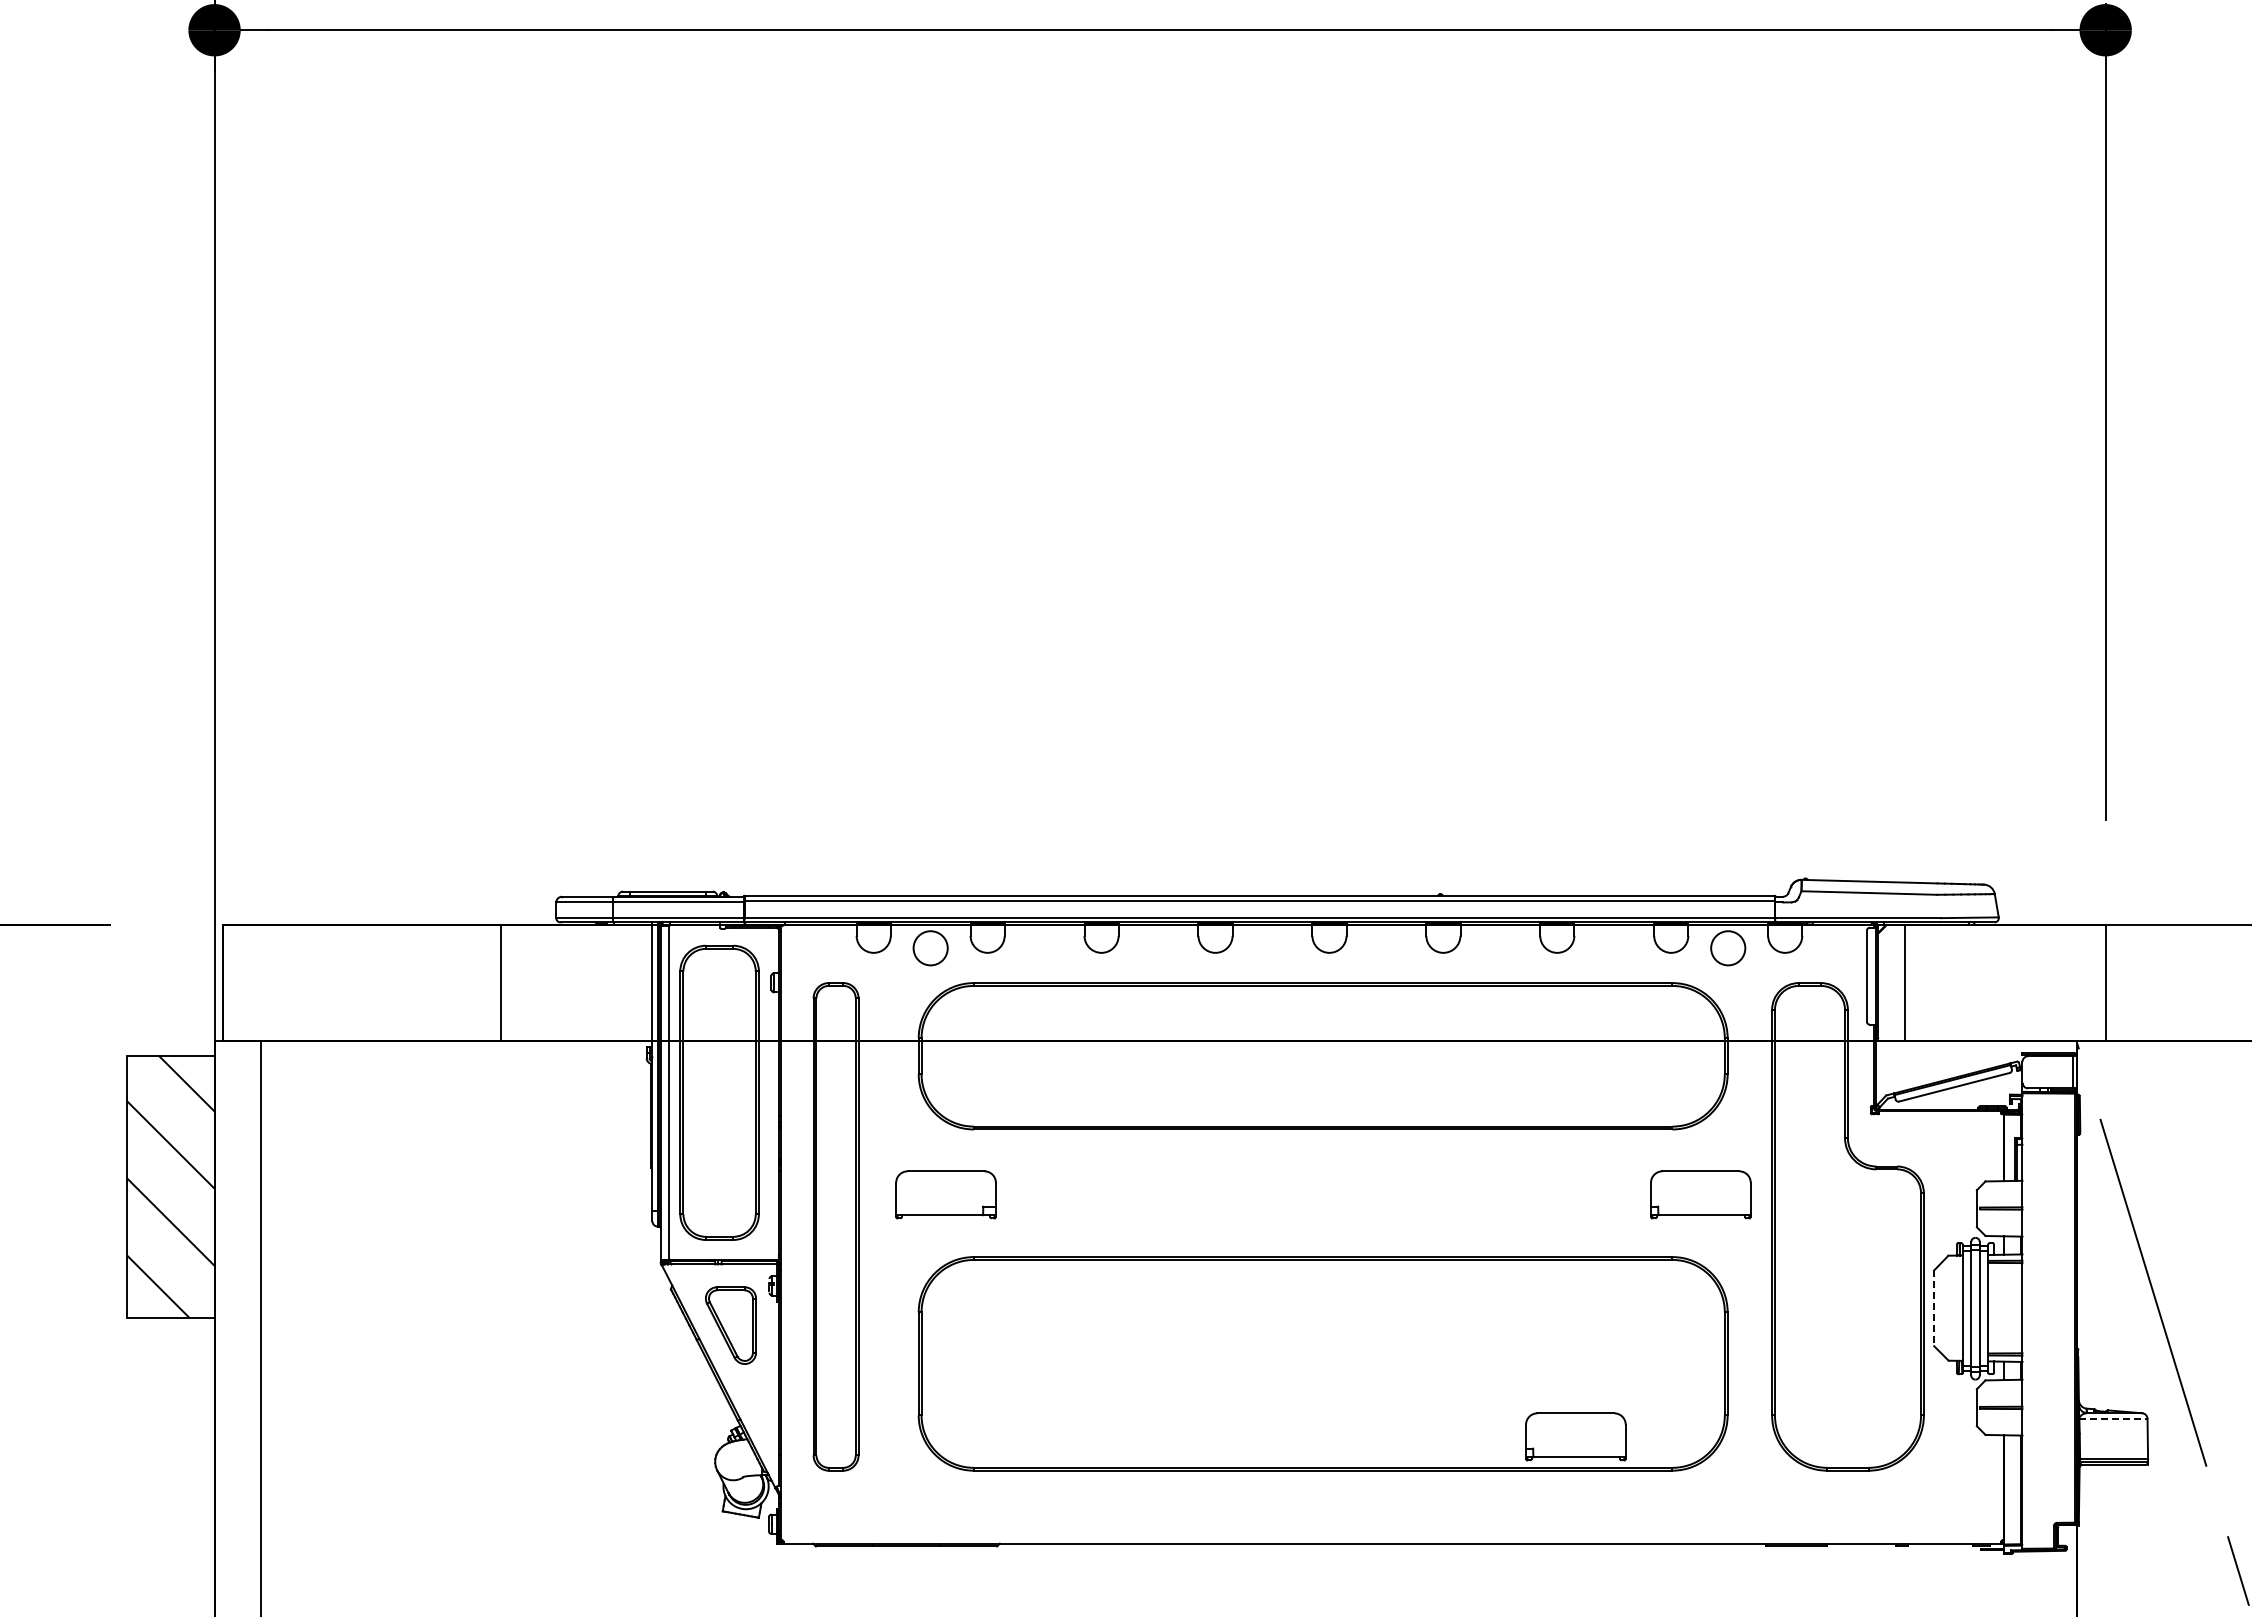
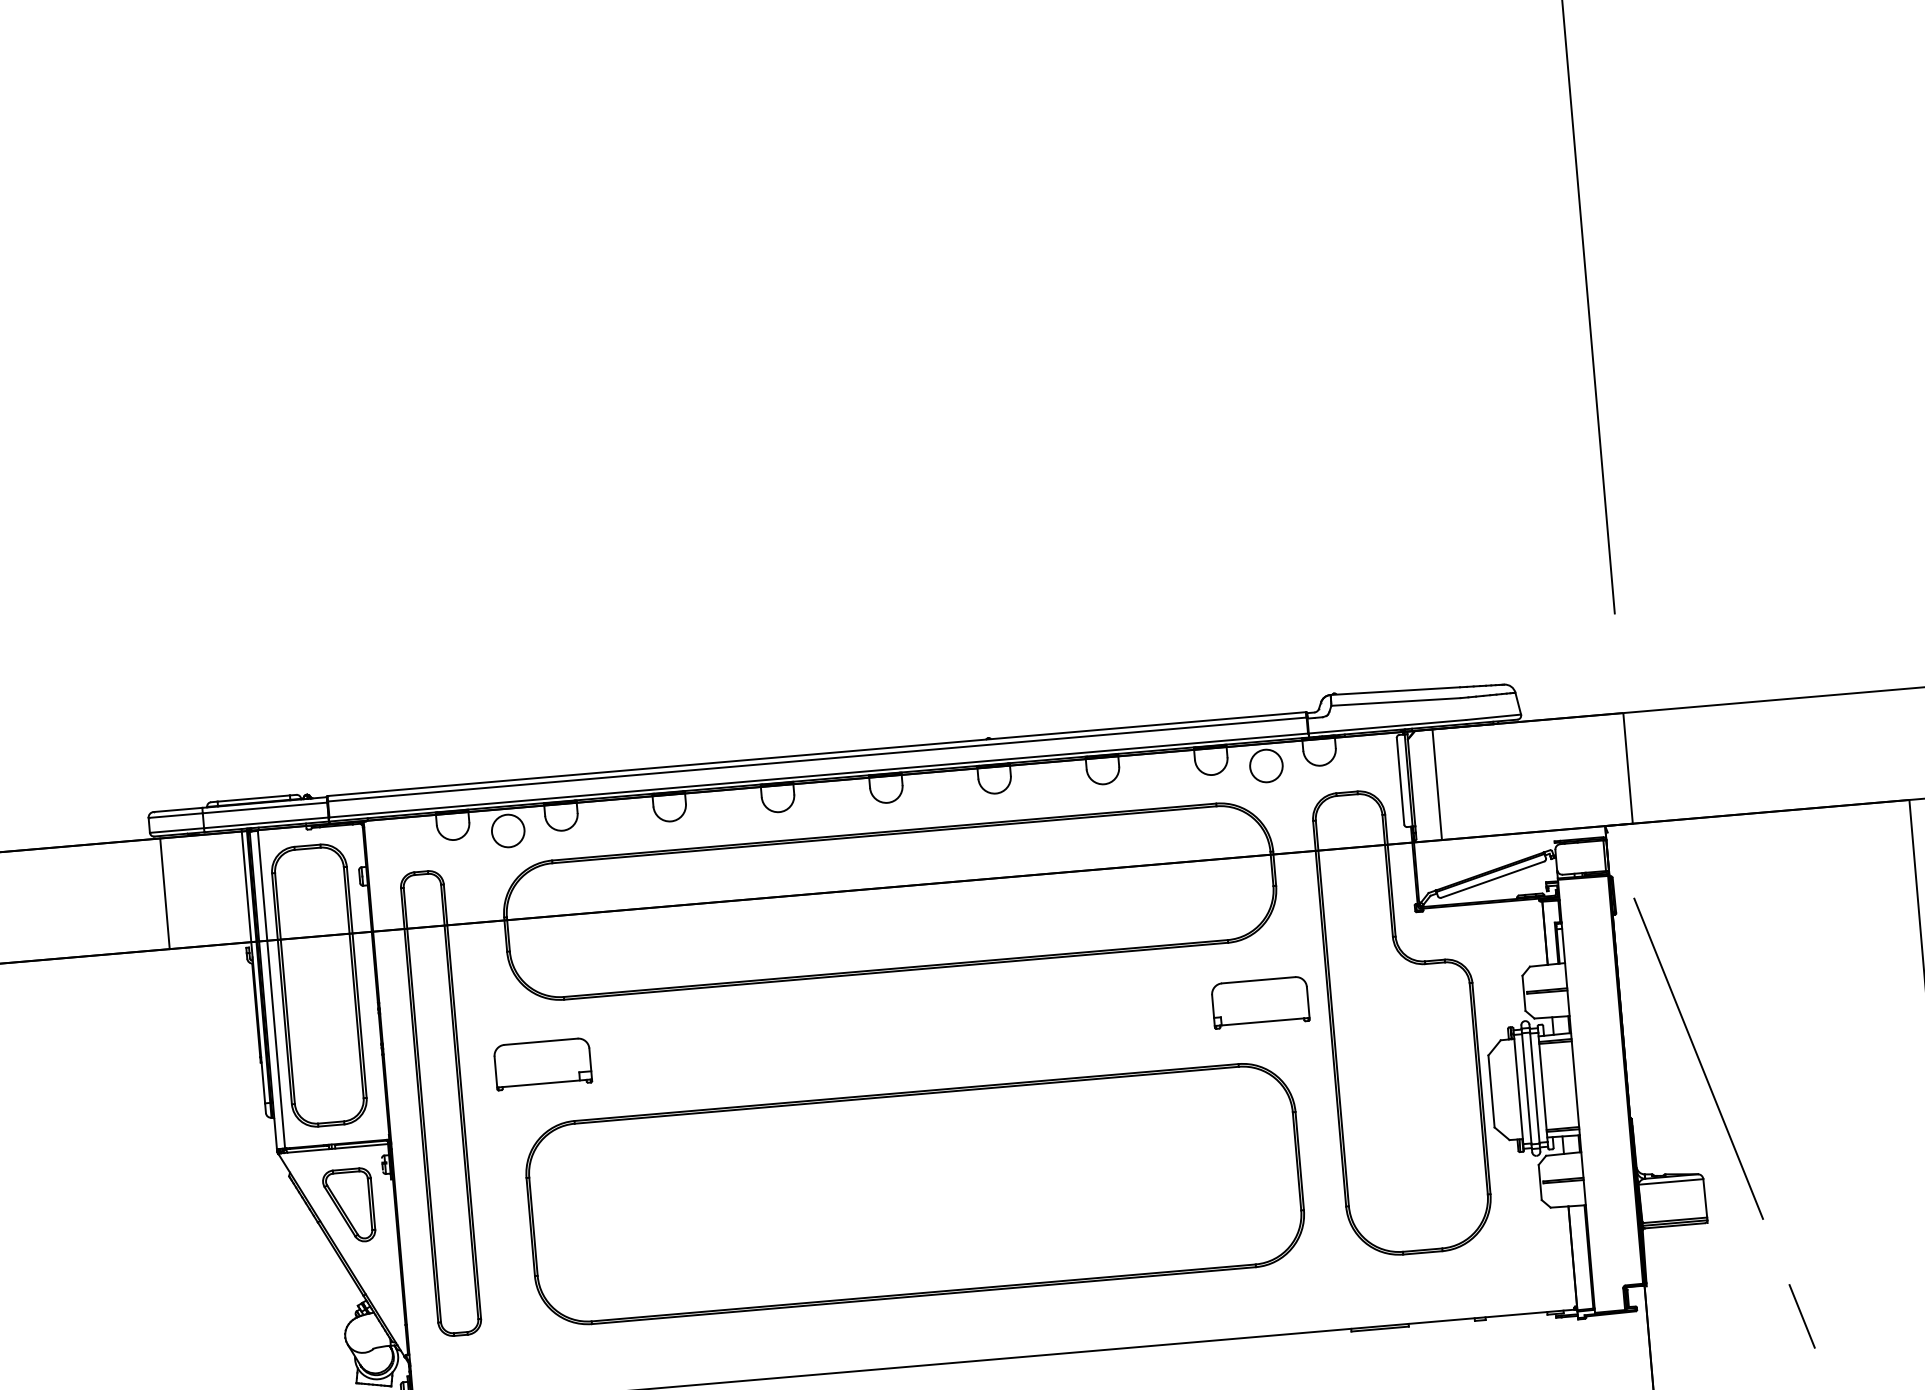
line: (500, 982) -> (164, 893), moved
line: (1934, 1308) -> (1491, 1091), dashed -> solid
line: (2113, 1418) -> (1670, 1181), dashed -> solid
part: (1575, 1436) -> (1161, 1242), removed

